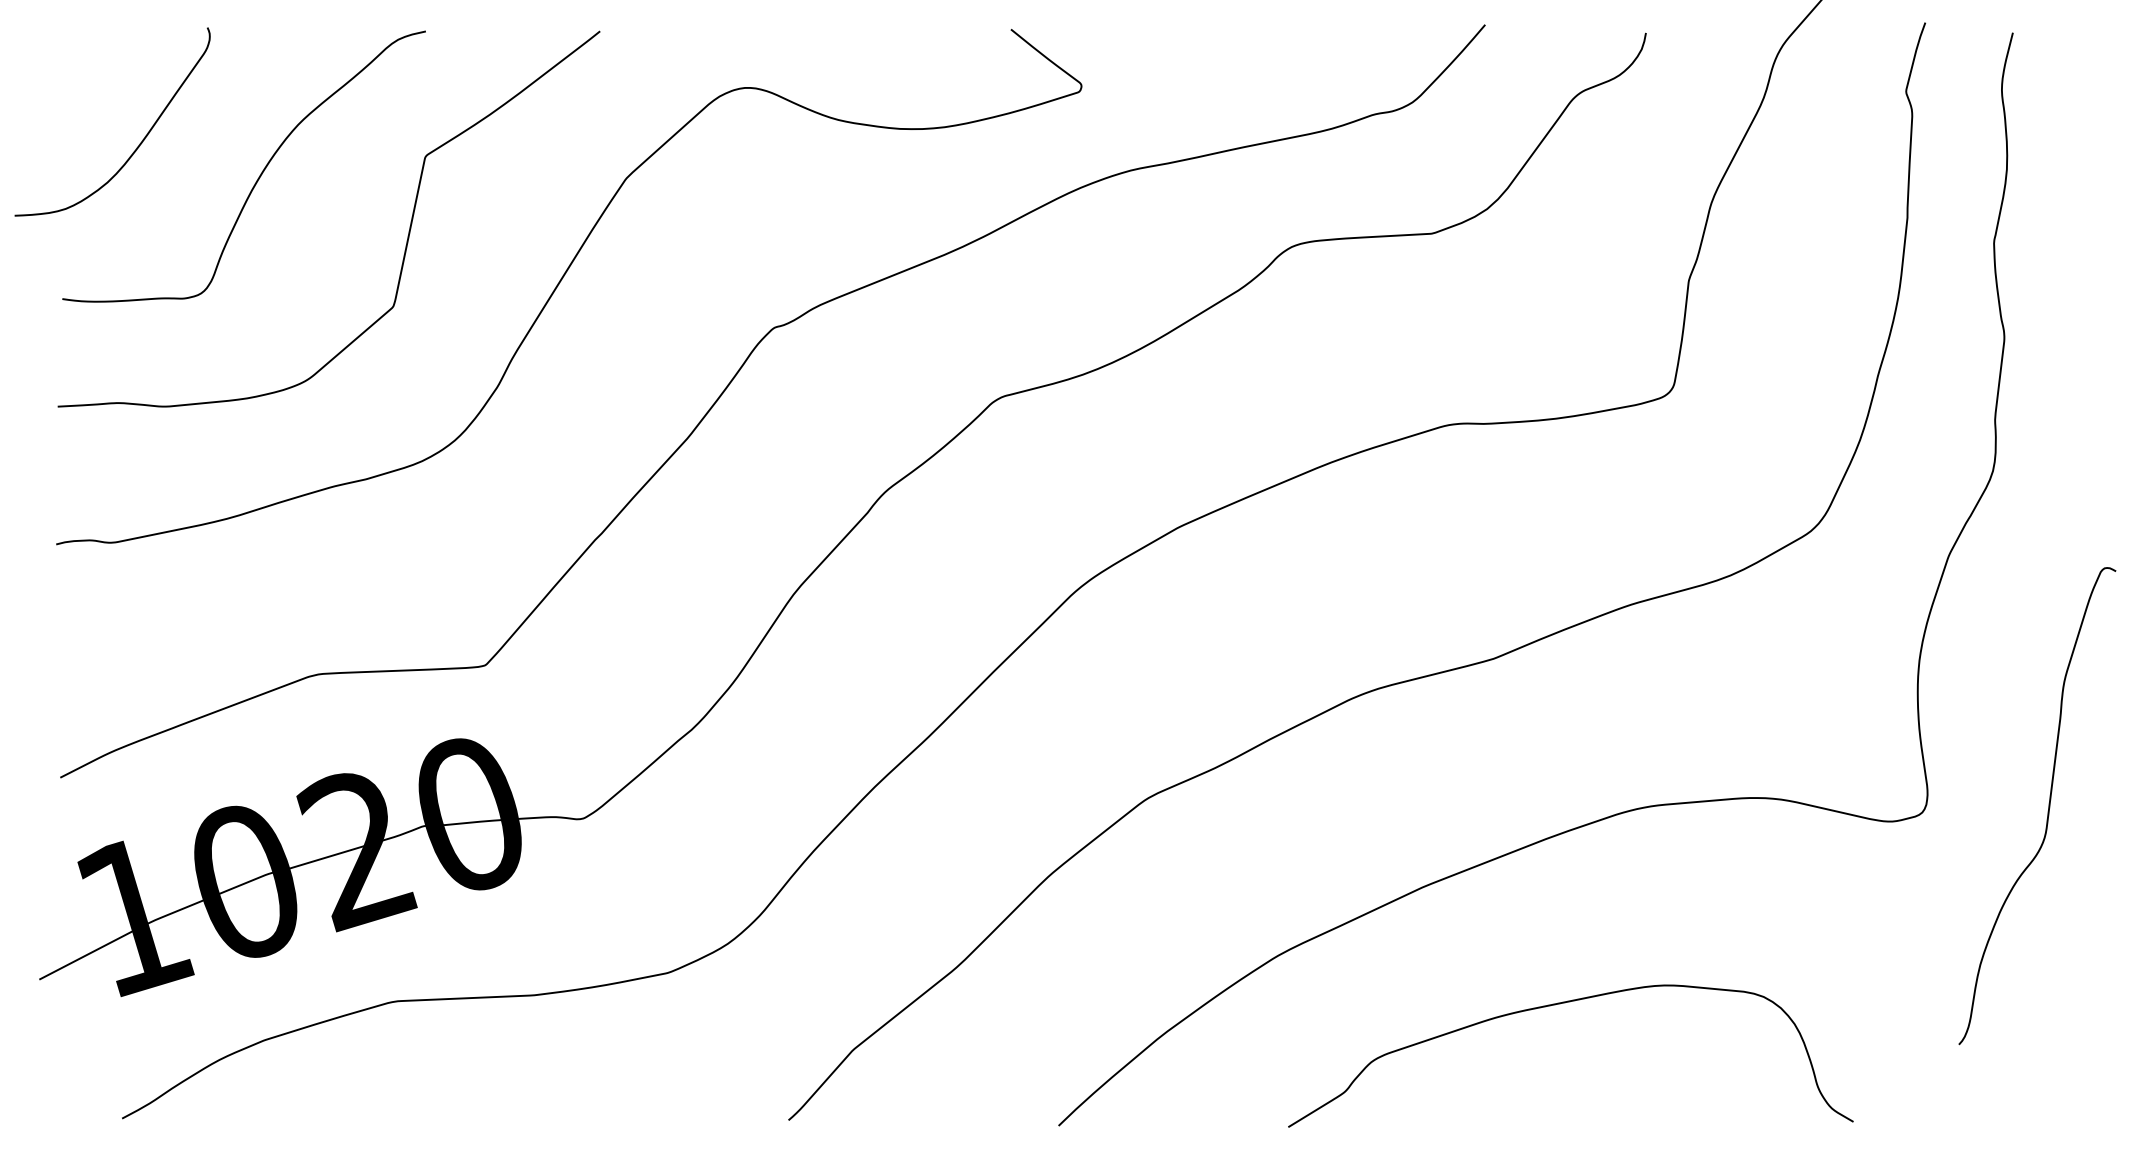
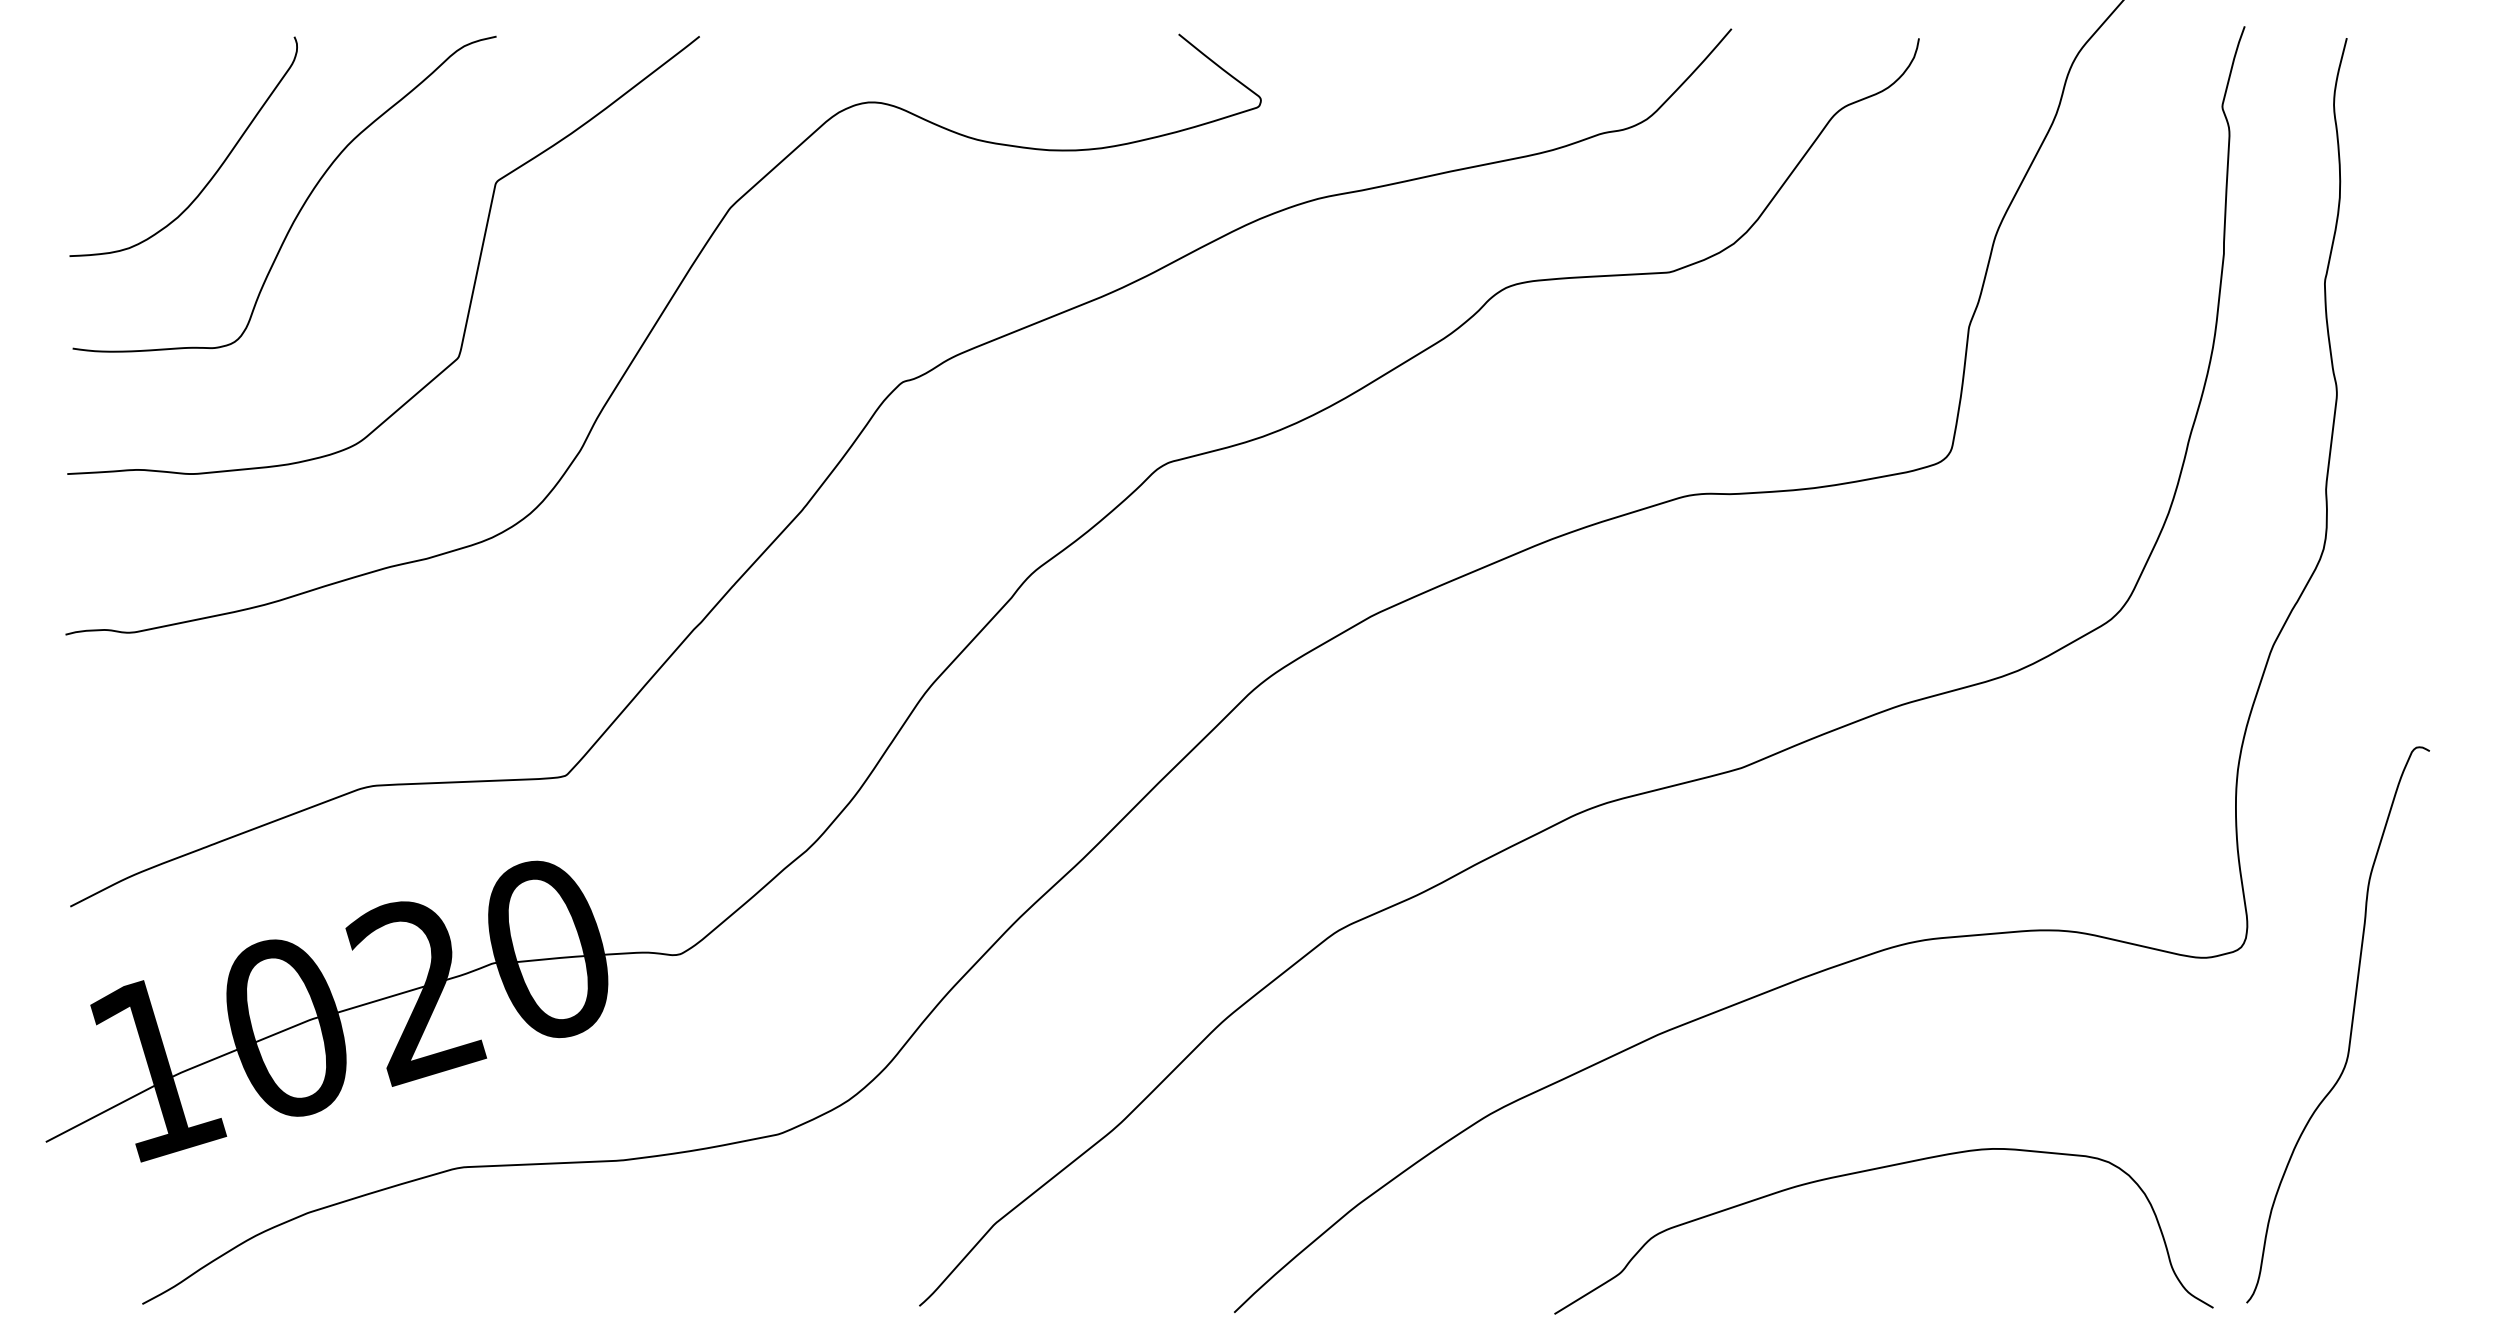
curve: (139, 143) -> (215, 171), moved
curve: (2048, 806) -> (2351, 1025), moved
curve: (1560, 1004) -> (1871, 1171), moved

